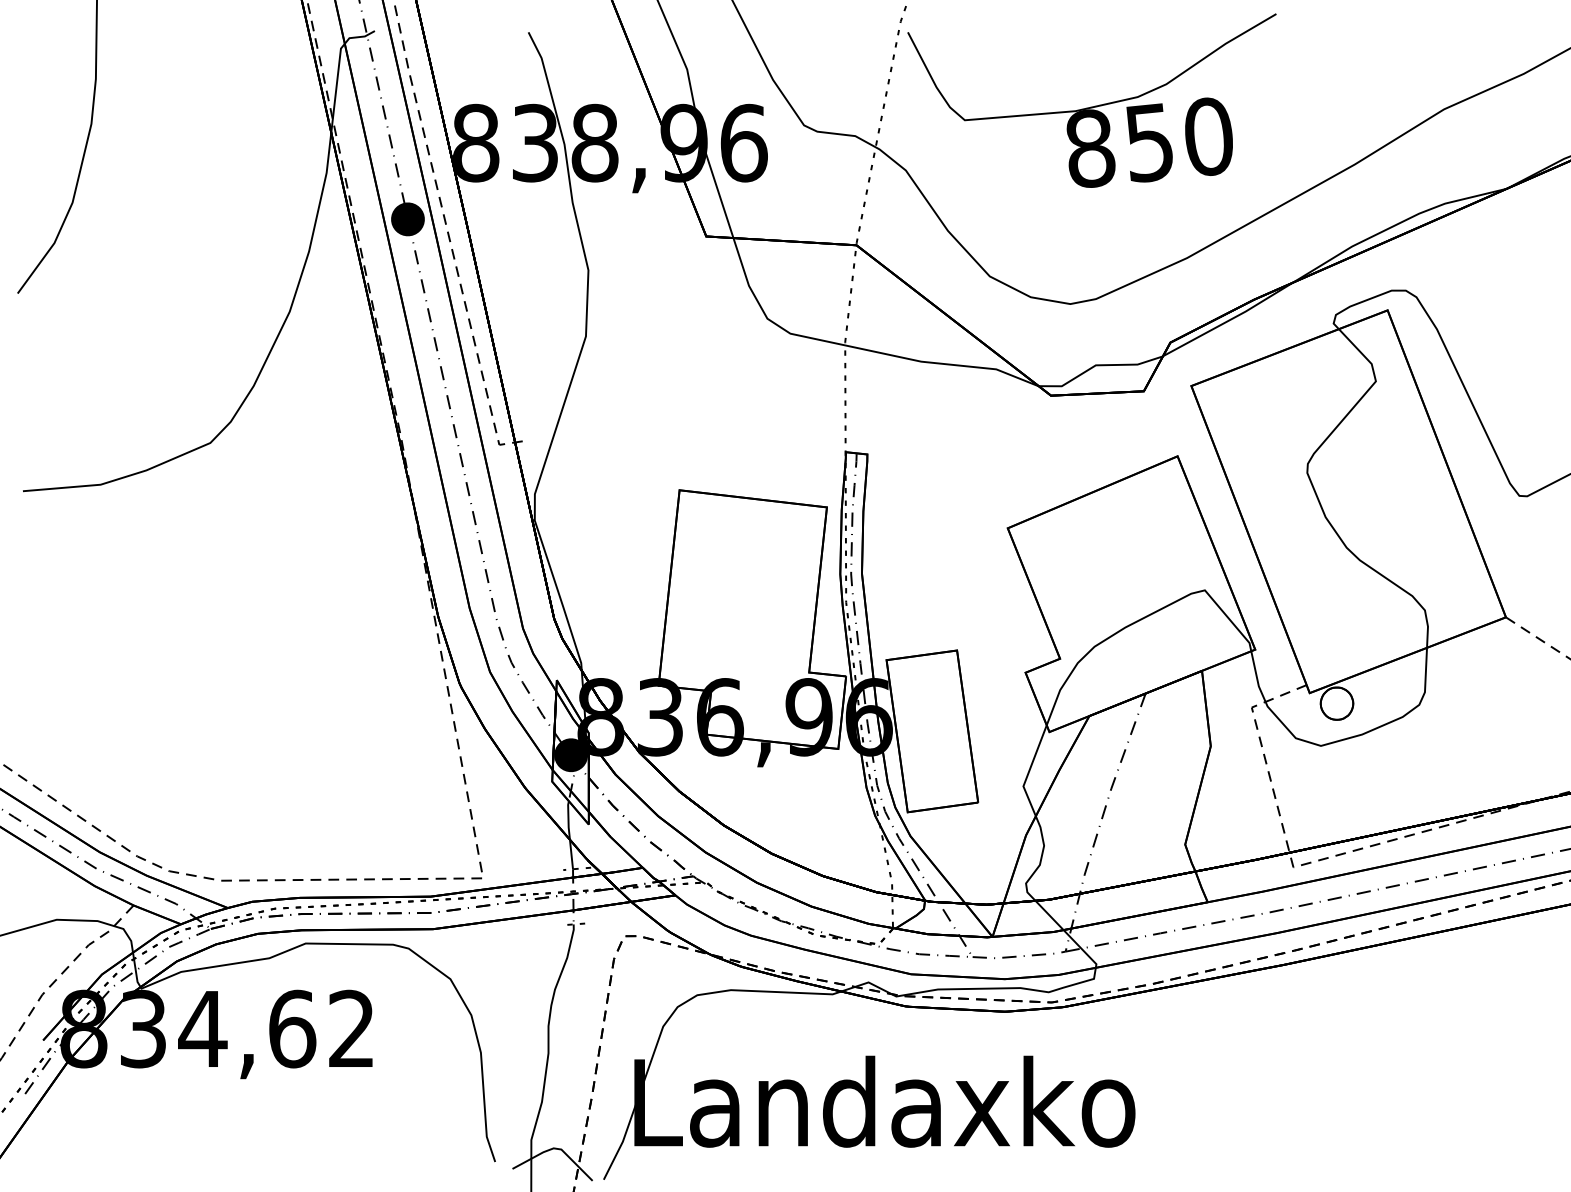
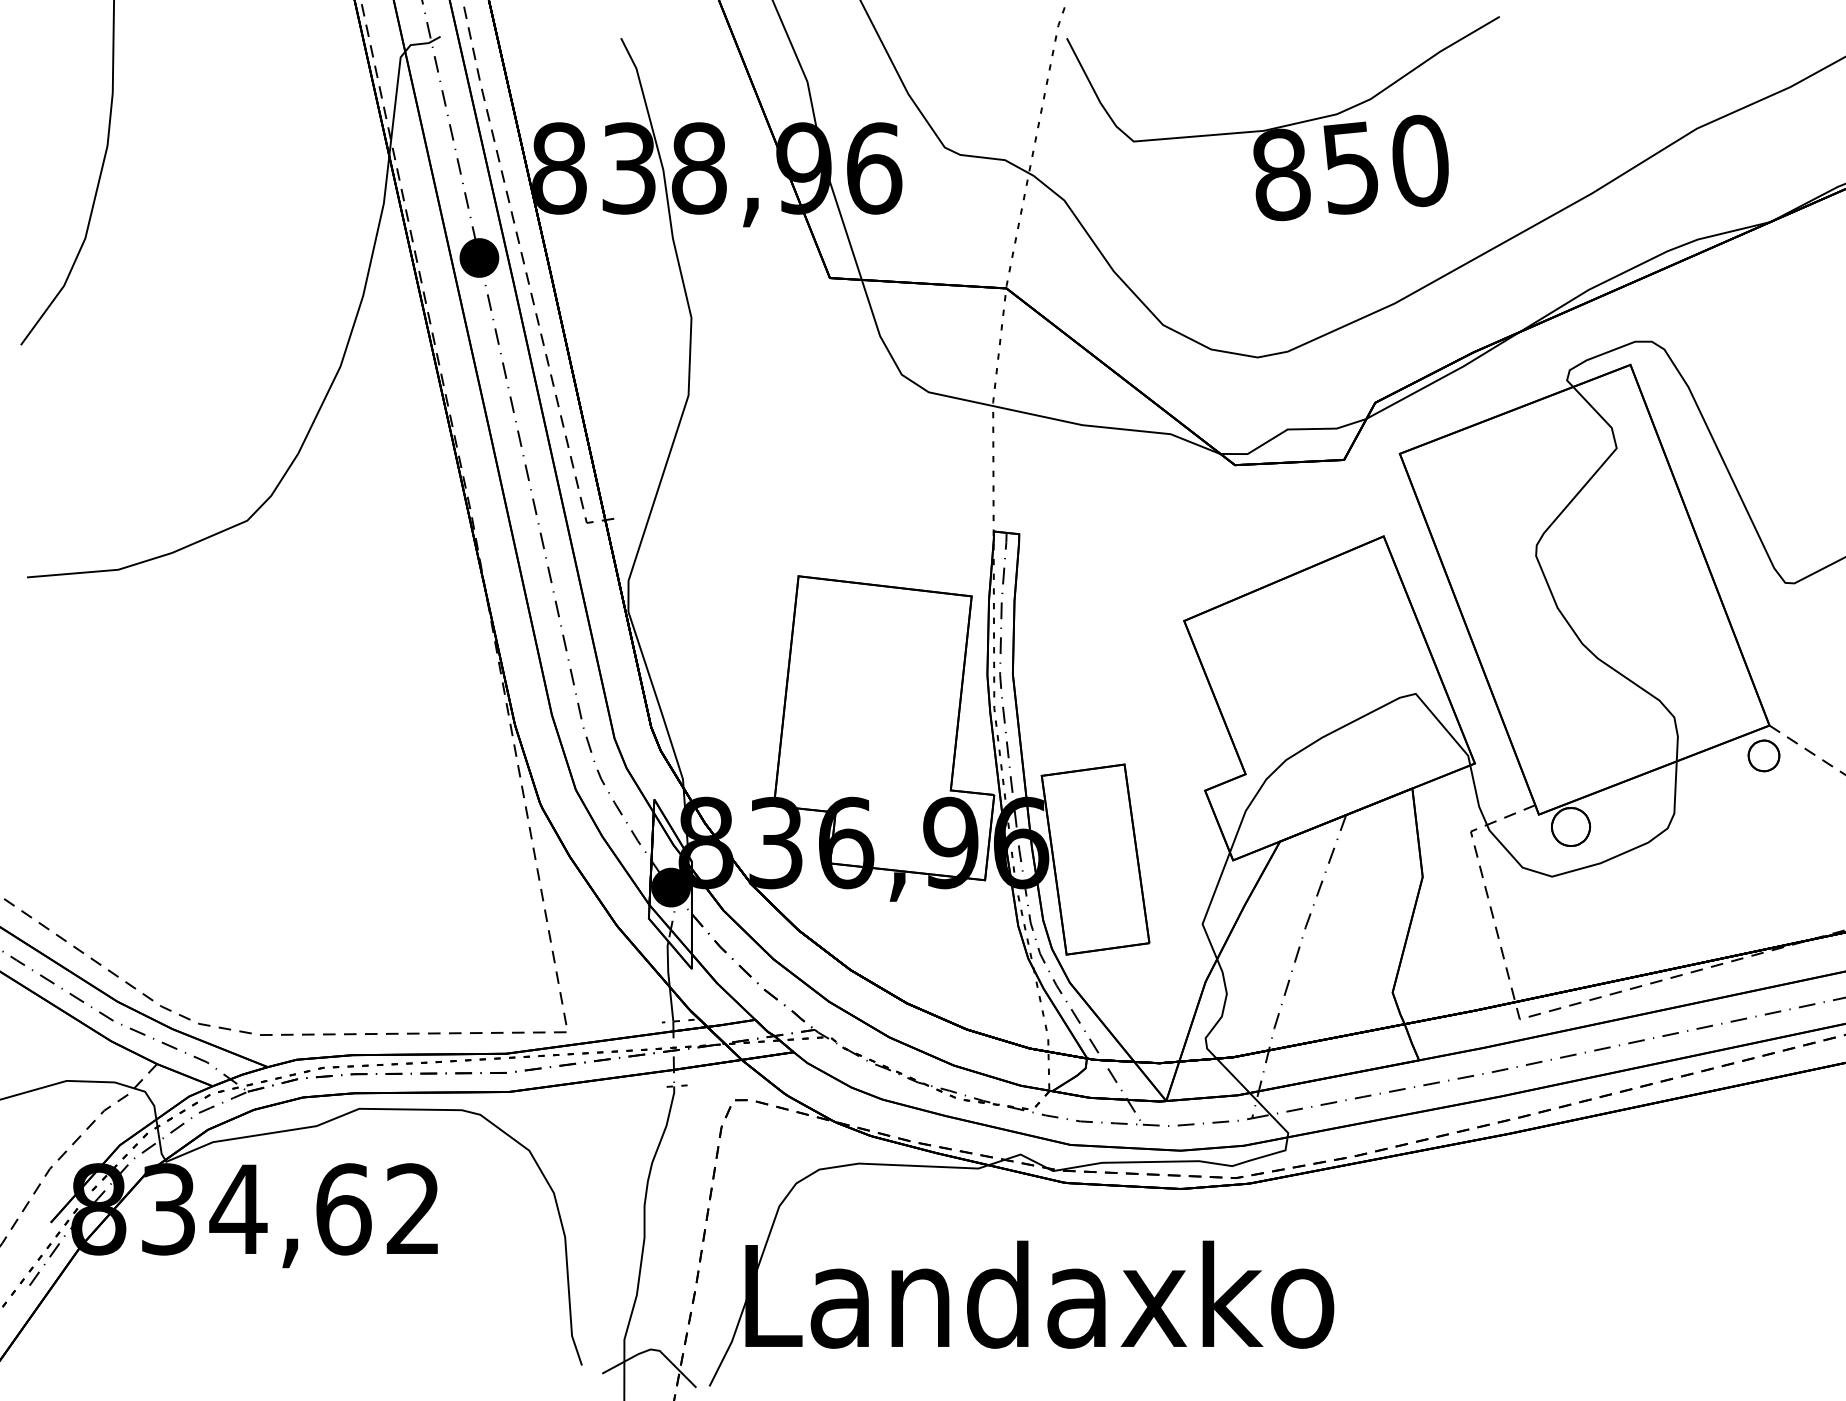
part: (1500, 642) -> (1763, 755), added

